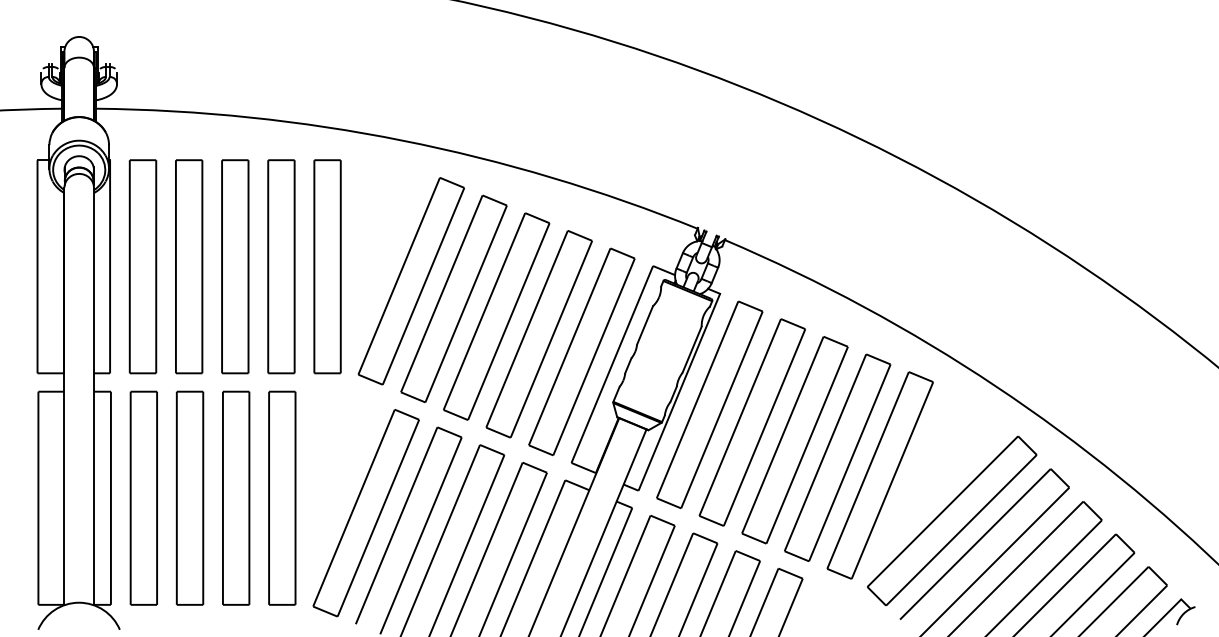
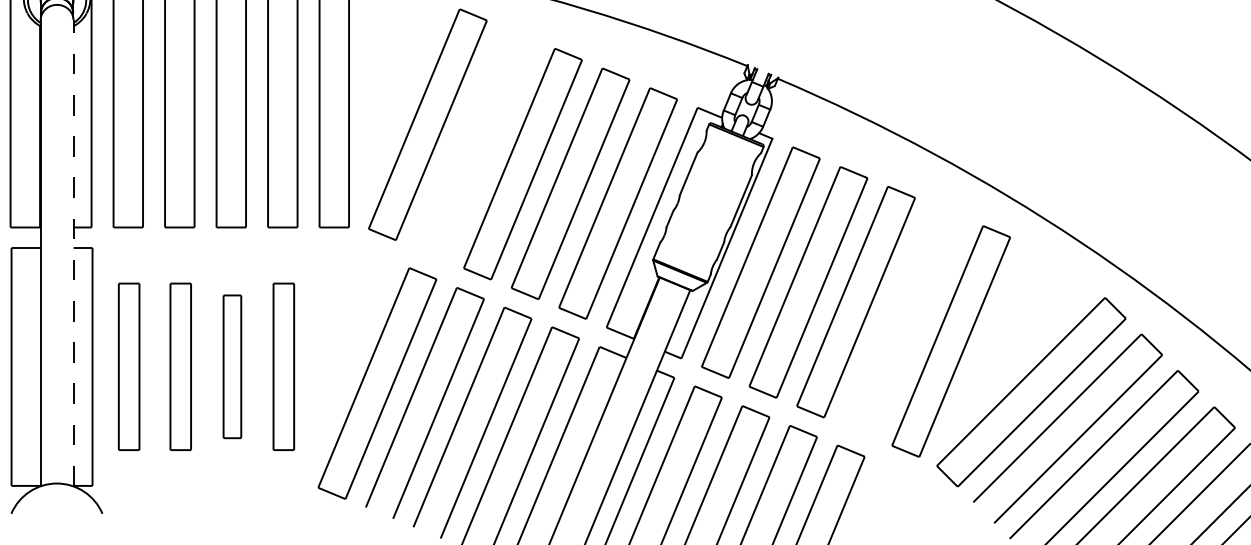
part: (453, 298) -> (474, 143), removed
line: (94, 396) -> (74, 253), solid -> dashed
part: (837, 457) -> (903, 321), removed
part: (143, 497) -> (128, 366), size x0.7
part: (189, 497) -> (180, 366), size x0.7
part: (236, 497) -> (232, 366), size x0.6
part: (282, 497) -> (283, 366), size x0.7

